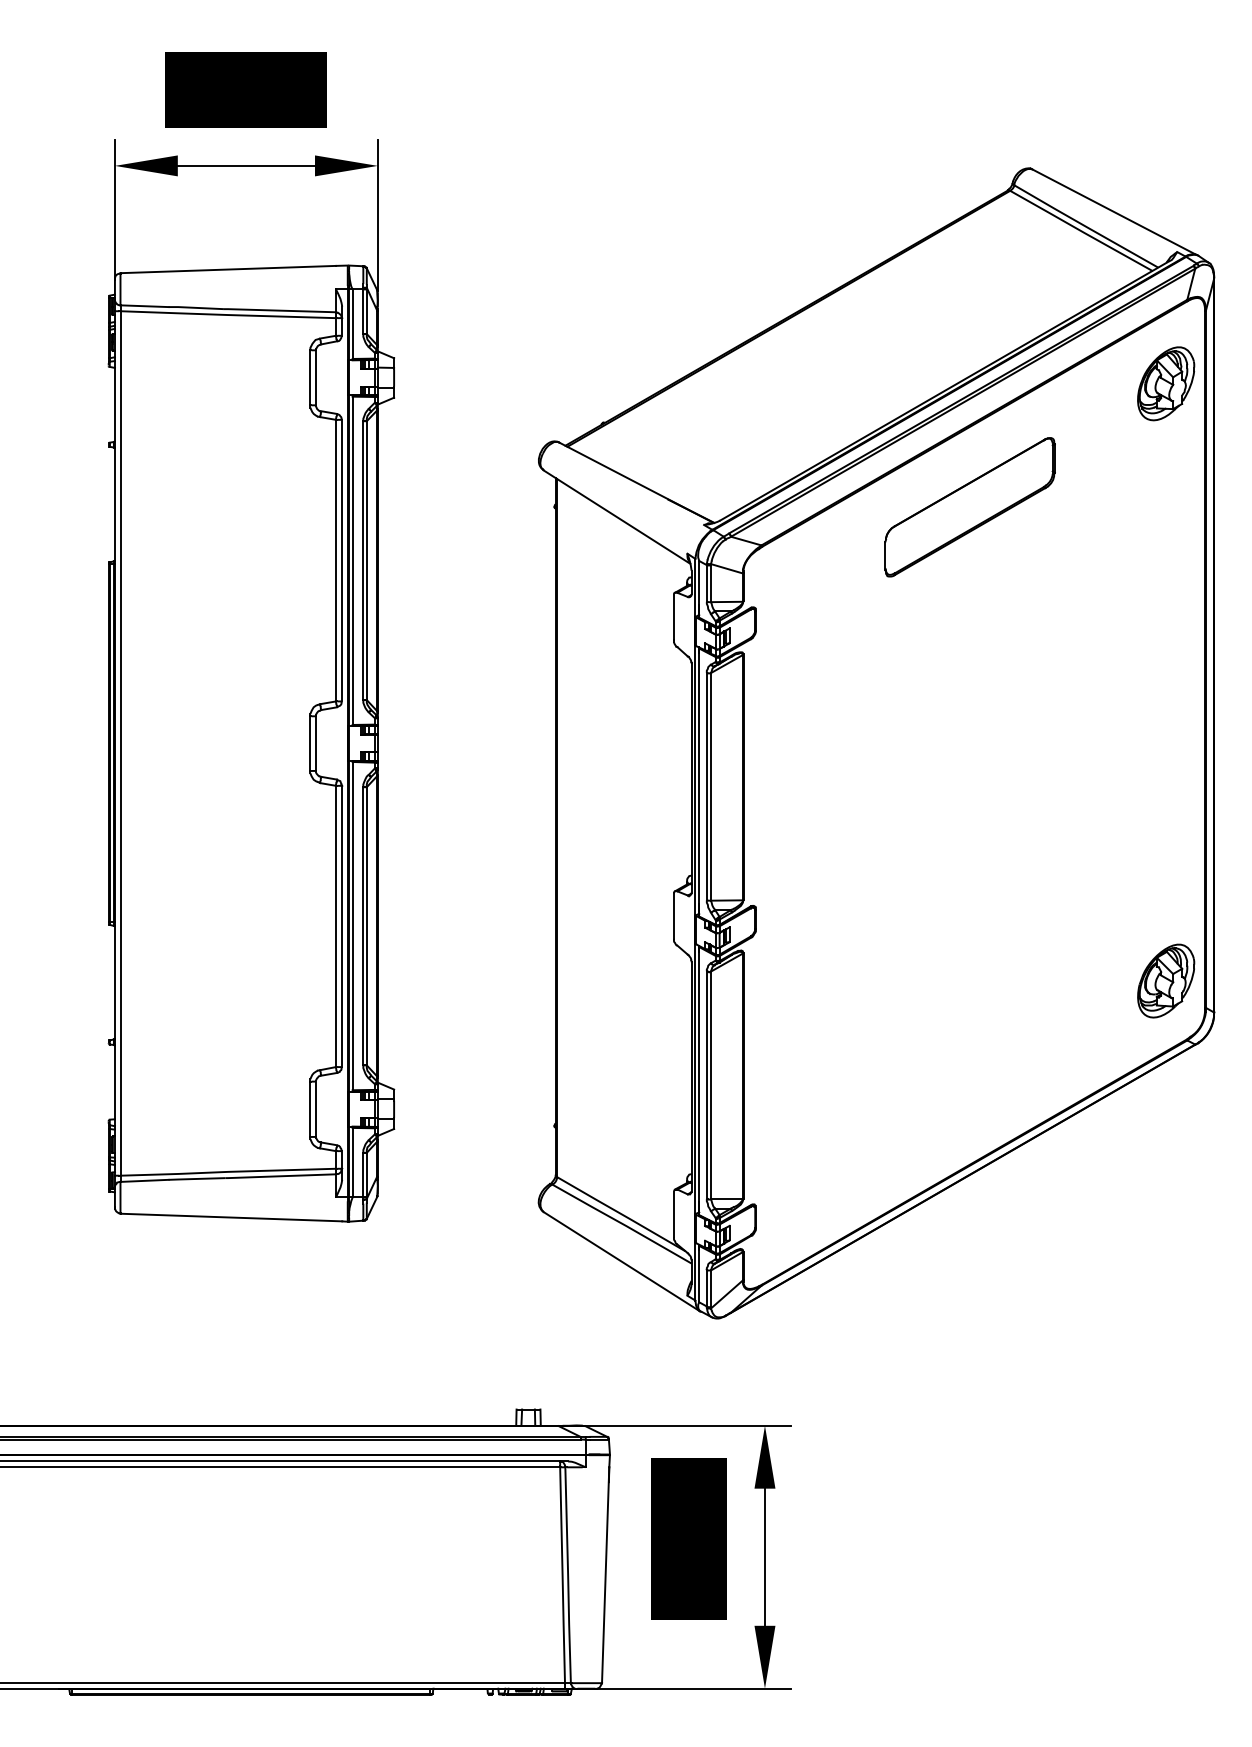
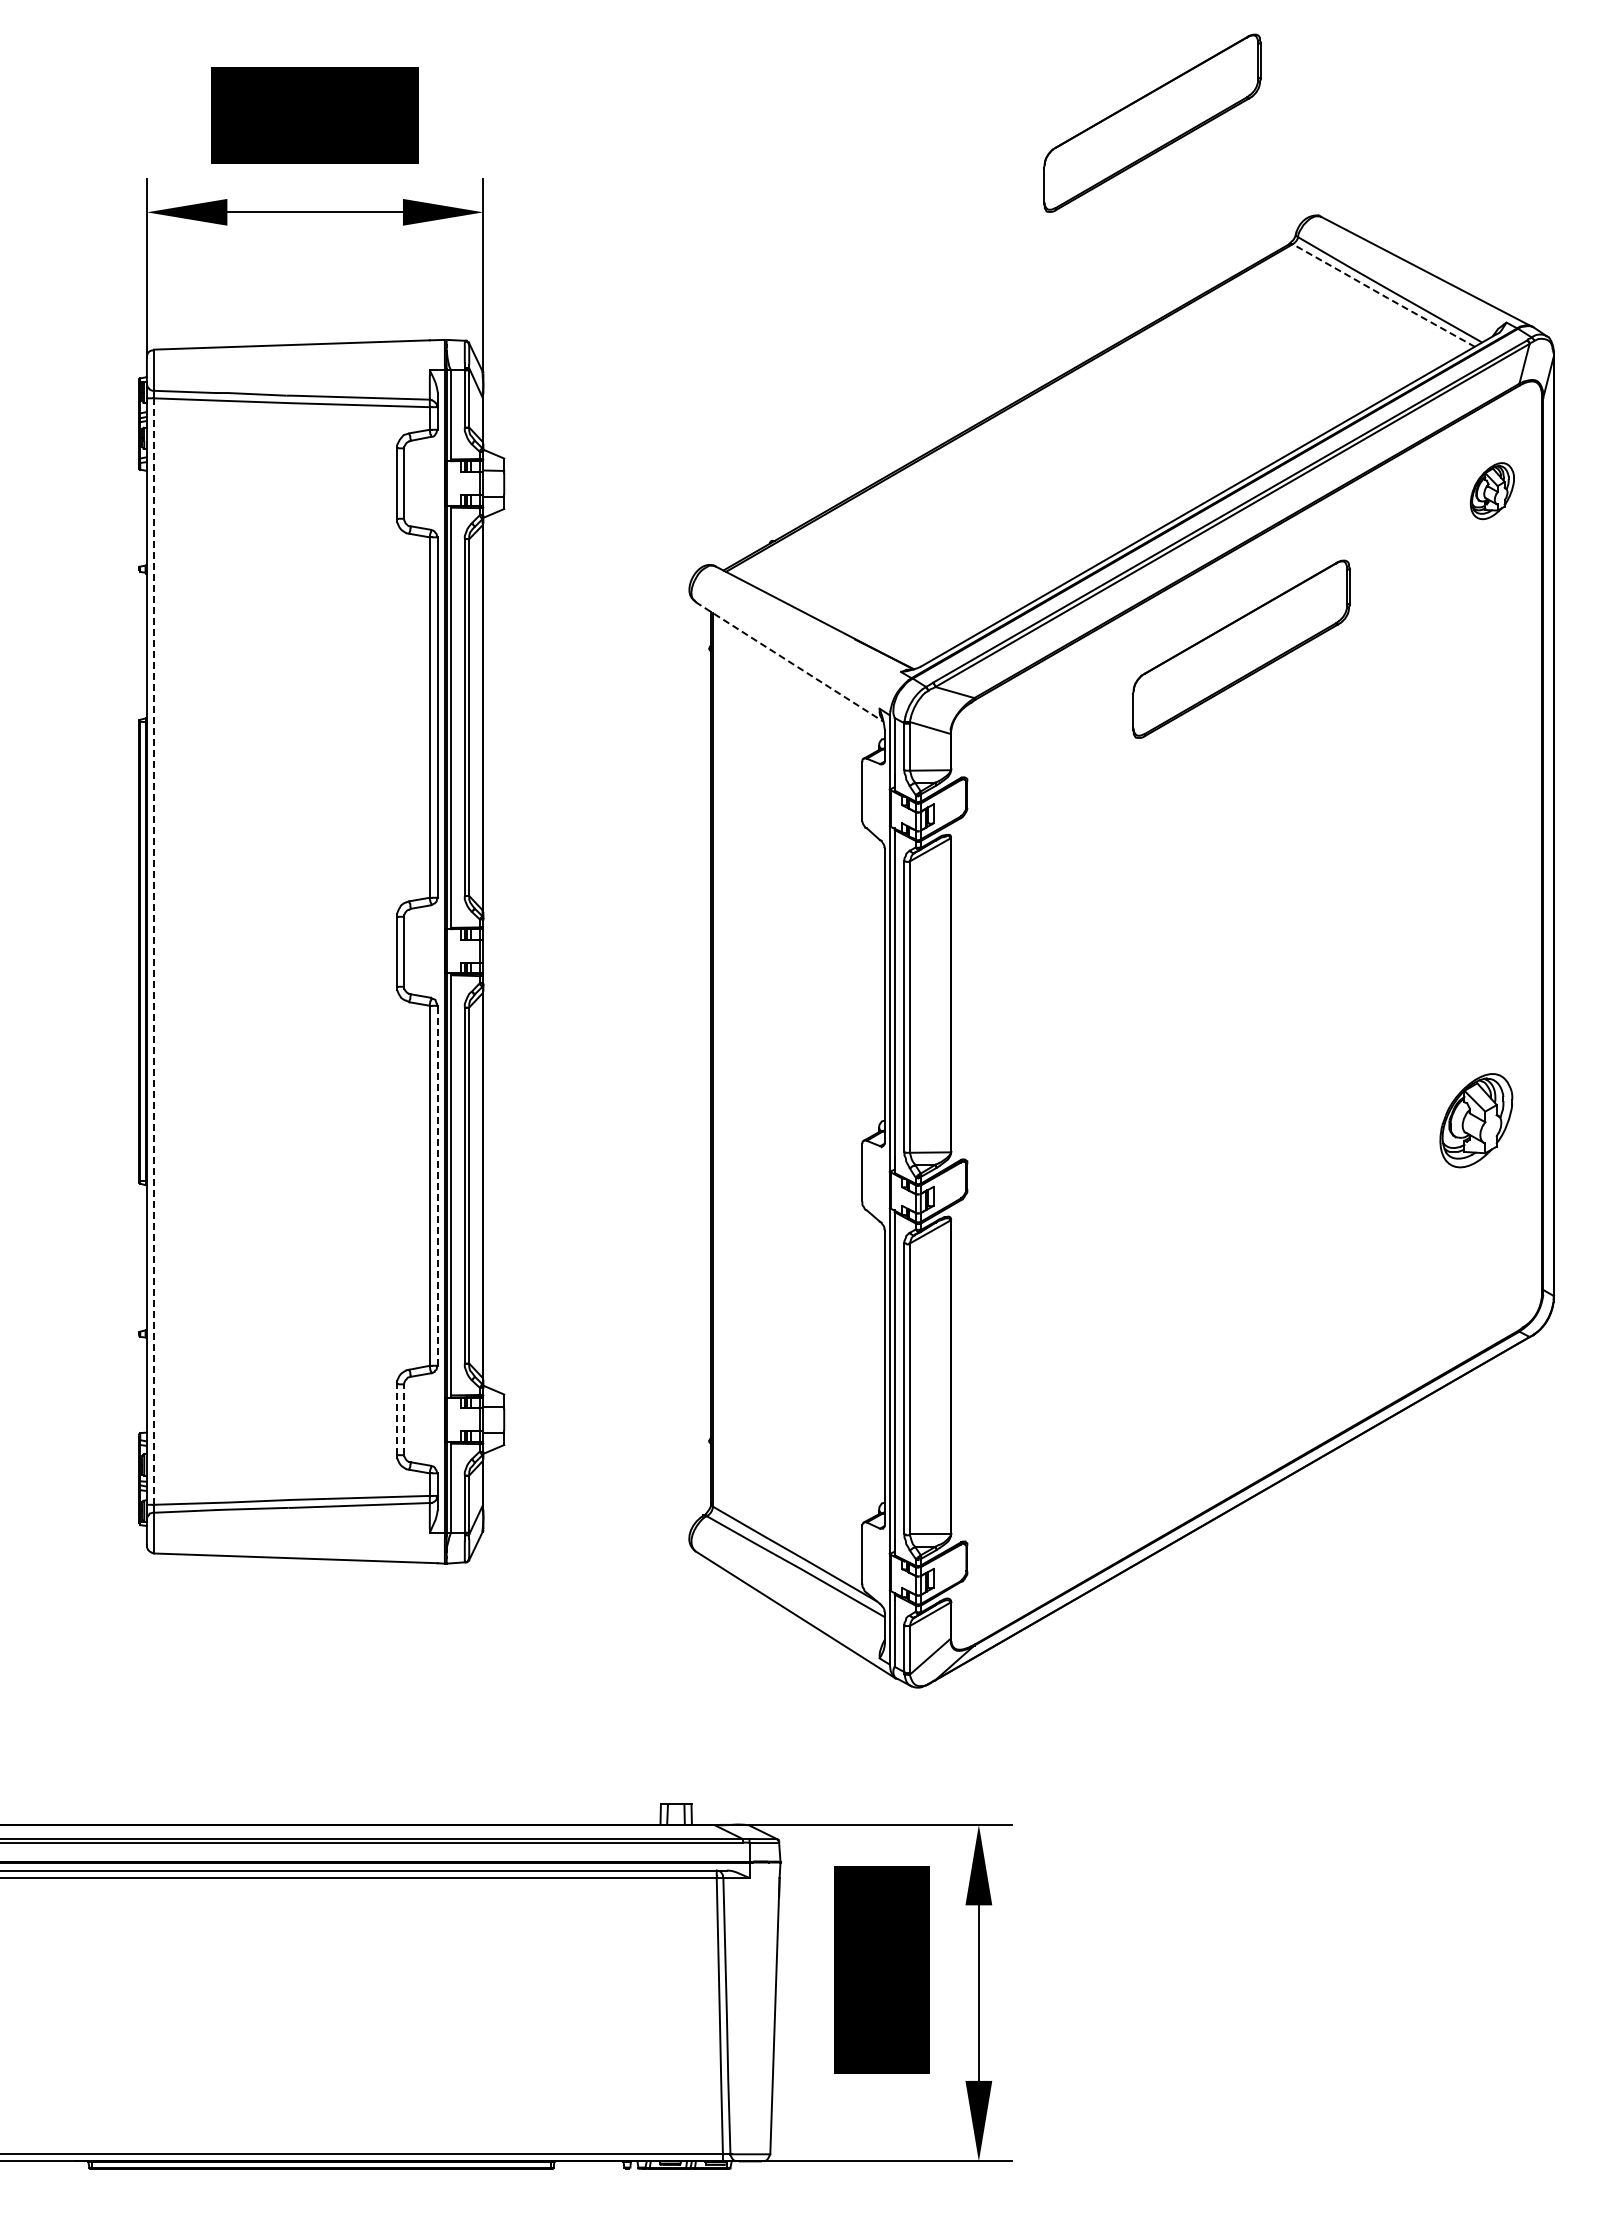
part: (900, 95) -> (1152, 122), added
line: (1081, 230) -> (1383, 295), solid -> dashed
part: (1166, 383) -> (1492, 490), size x0.6
line: (617, 517) -> (789, 662), solid -> dashed
line: (120, 744) -> (154, 952), solid -> dashed
line: (341, 926) -> (437, 1185), solid -> dashed
part: (1166, 980) -> (1476, 1120), moved
line: (310, 1109) -> (397, 1419), solid -> dashed
line: (316, 1109) -> (404, 1419), solid -> dashed

